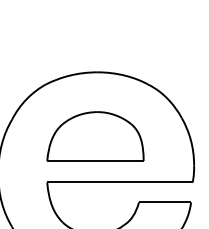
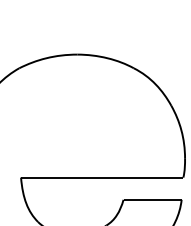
part: (95, 136) -> (74, 126), removed

